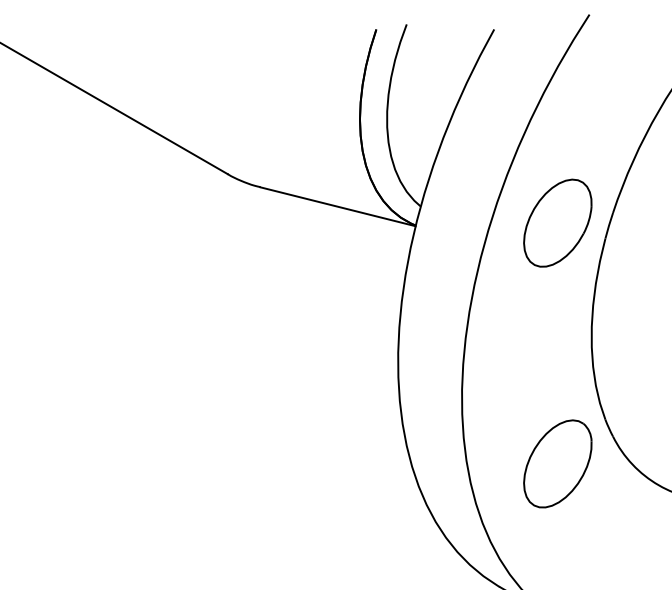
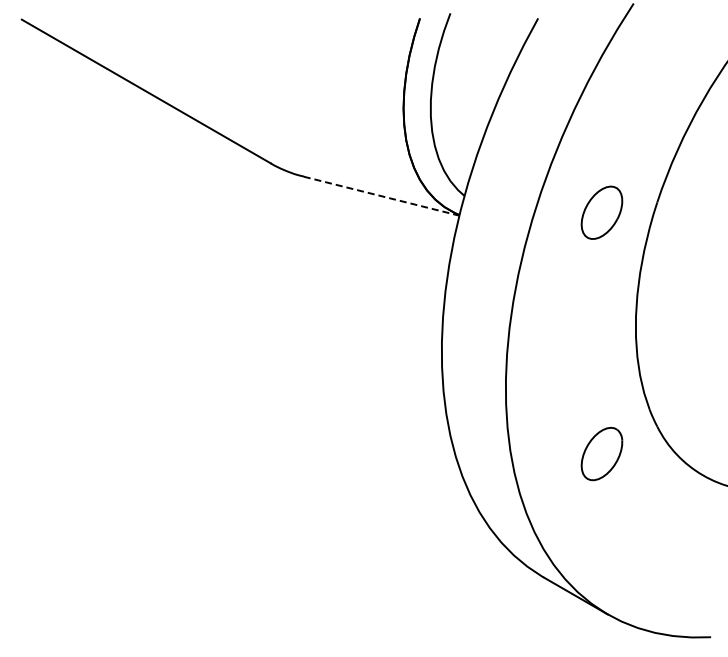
line: (338, 207) -> (382, 196), solid -> dashed
part: (557, 223) -> (601, 212), size x0.6
part: (557, 463) -> (601, 453), size x0.6

